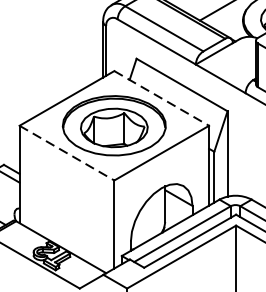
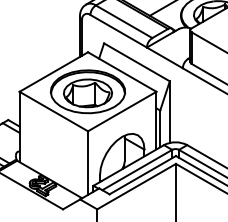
line: (162, 99) -> (122, 72), dashed -> solid
line: (66, 153) -> (53, 111), dashed -> solid

